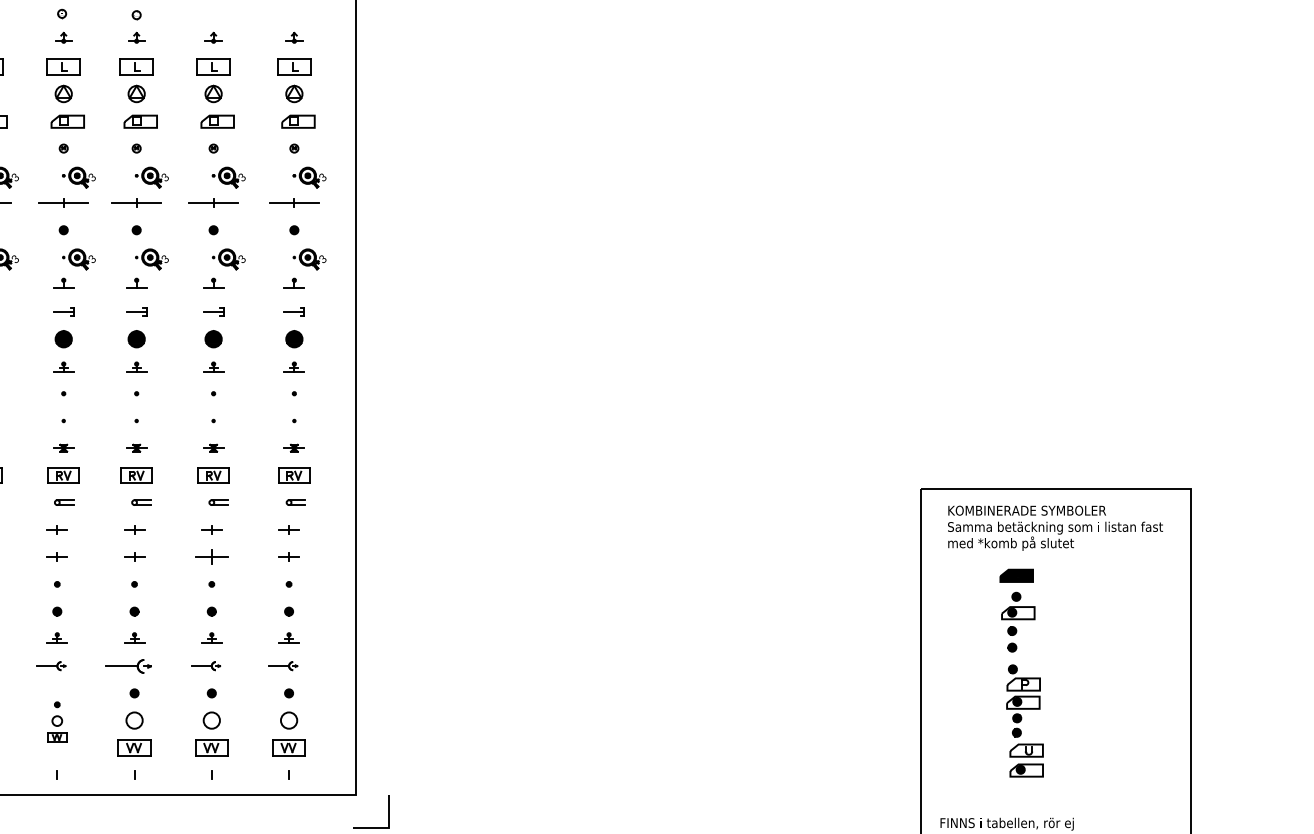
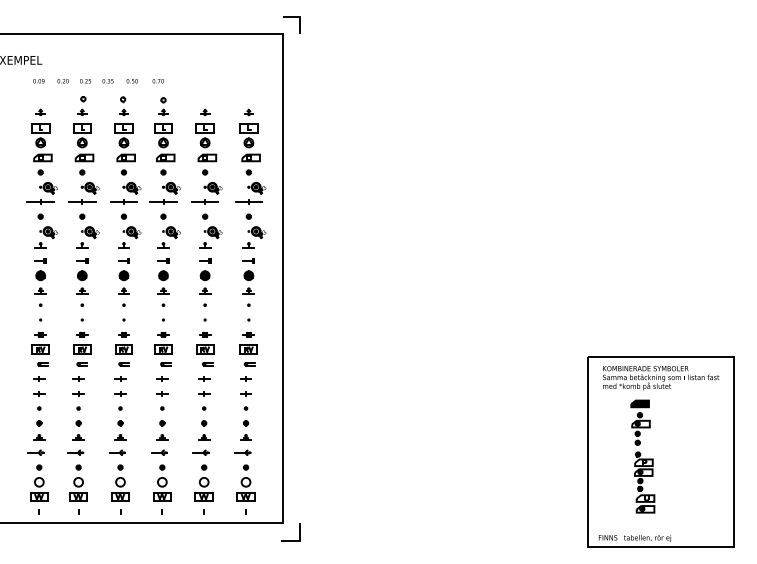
part: (212, 556) -> (204, 393), size x0.62
part: (129, 665) -> (159, 452), size x0.62
part: (57, 720) -> (120, 482), size x1.67

